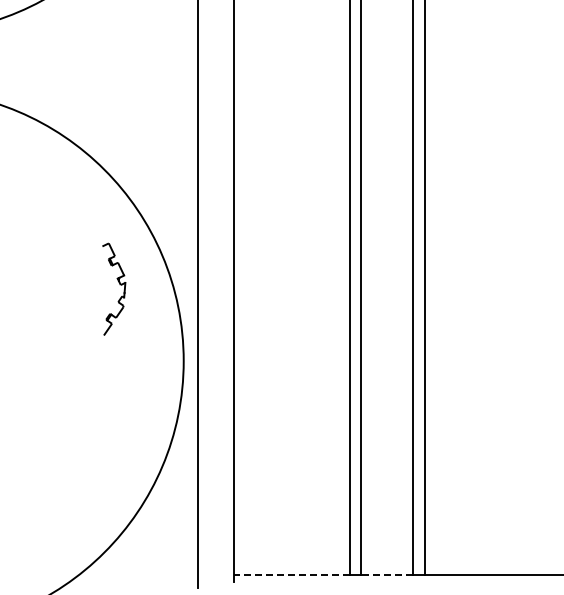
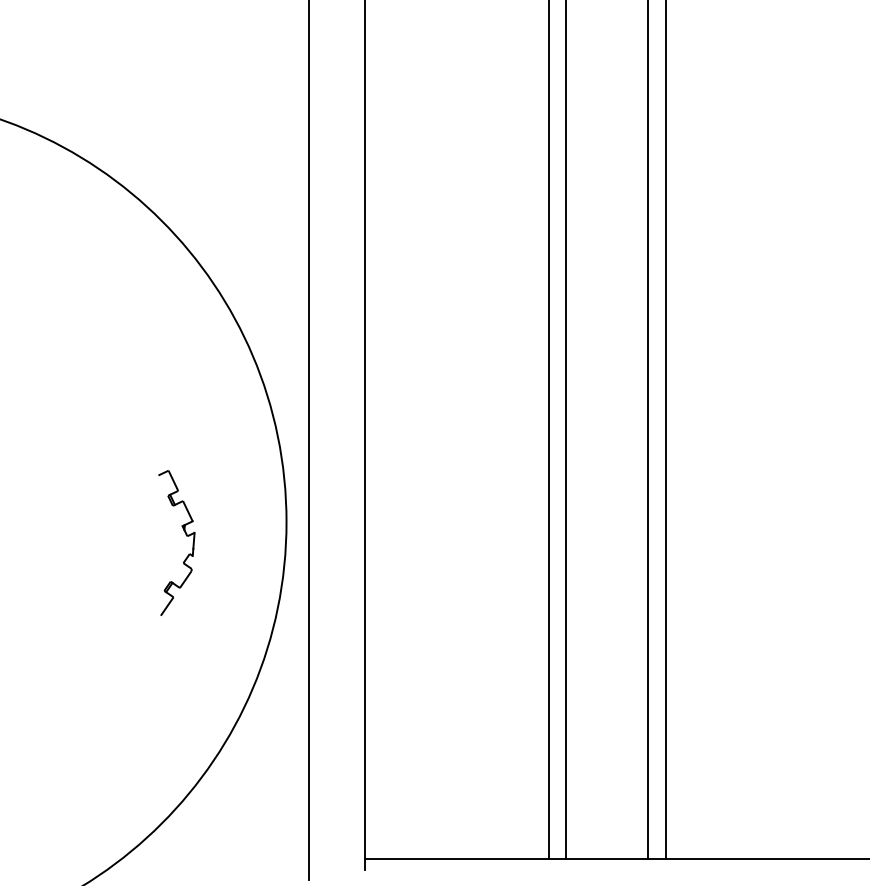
part: (119, 284) -> (185, 535), moved
line: (291, 574) -> (456, 858), dashed -> solid
line: (387, 574) -> (607, 858), dashed -> solid

